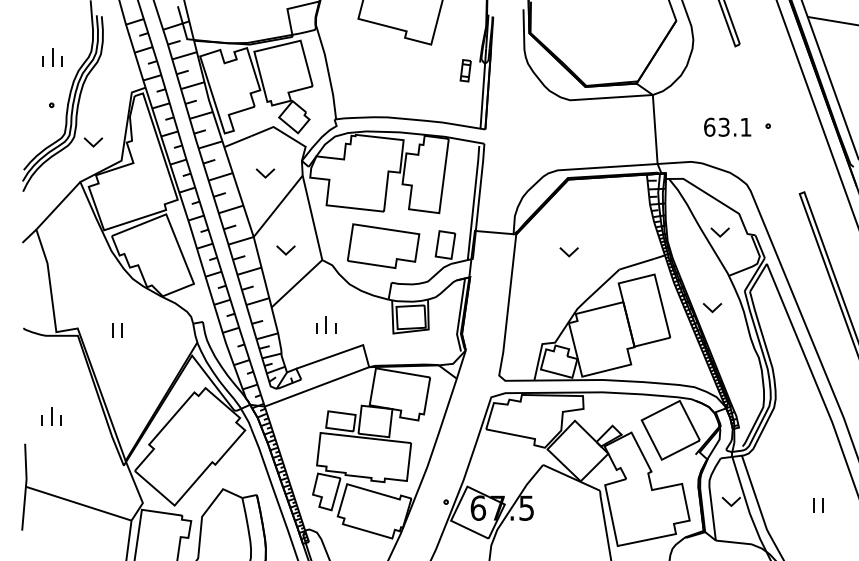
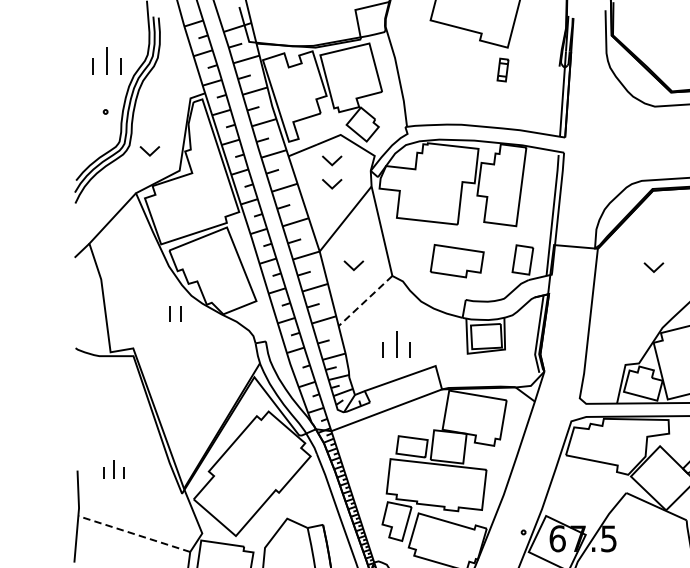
part: (52, 57) -> (106, 61), size x1.4
part: (465, 70) -> (502, 69), moved
part: (265, 151) -> (332, 160), added
part: (383, 245) -> (457, 260), size x0.7
line: (296, 283) -> (365, 300), solid -> dashed
part: (326, 324) -> (396, 344), size x1.4
part: (117, 330) -> (175, 313), moved
part: (51, 416) -> (113, 469), moved
line: (78, 503) -> (134, 533), solid -> dashed

